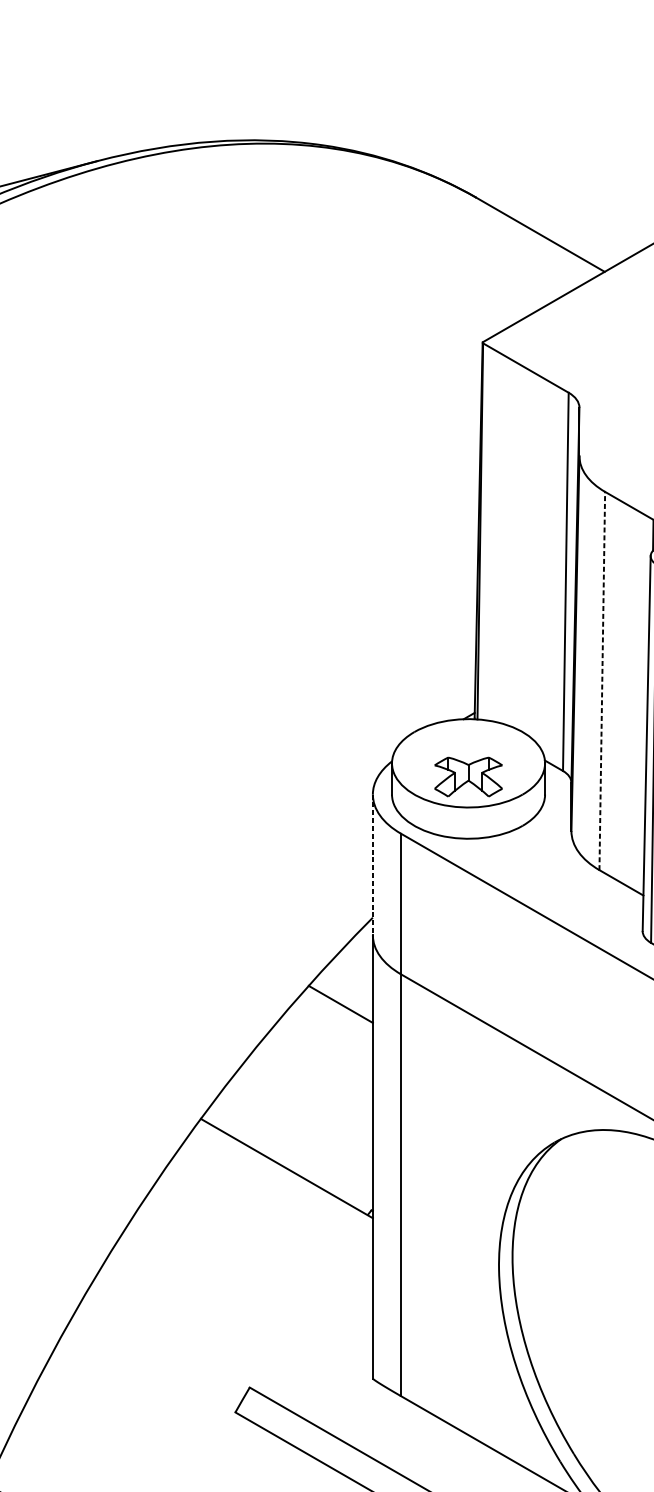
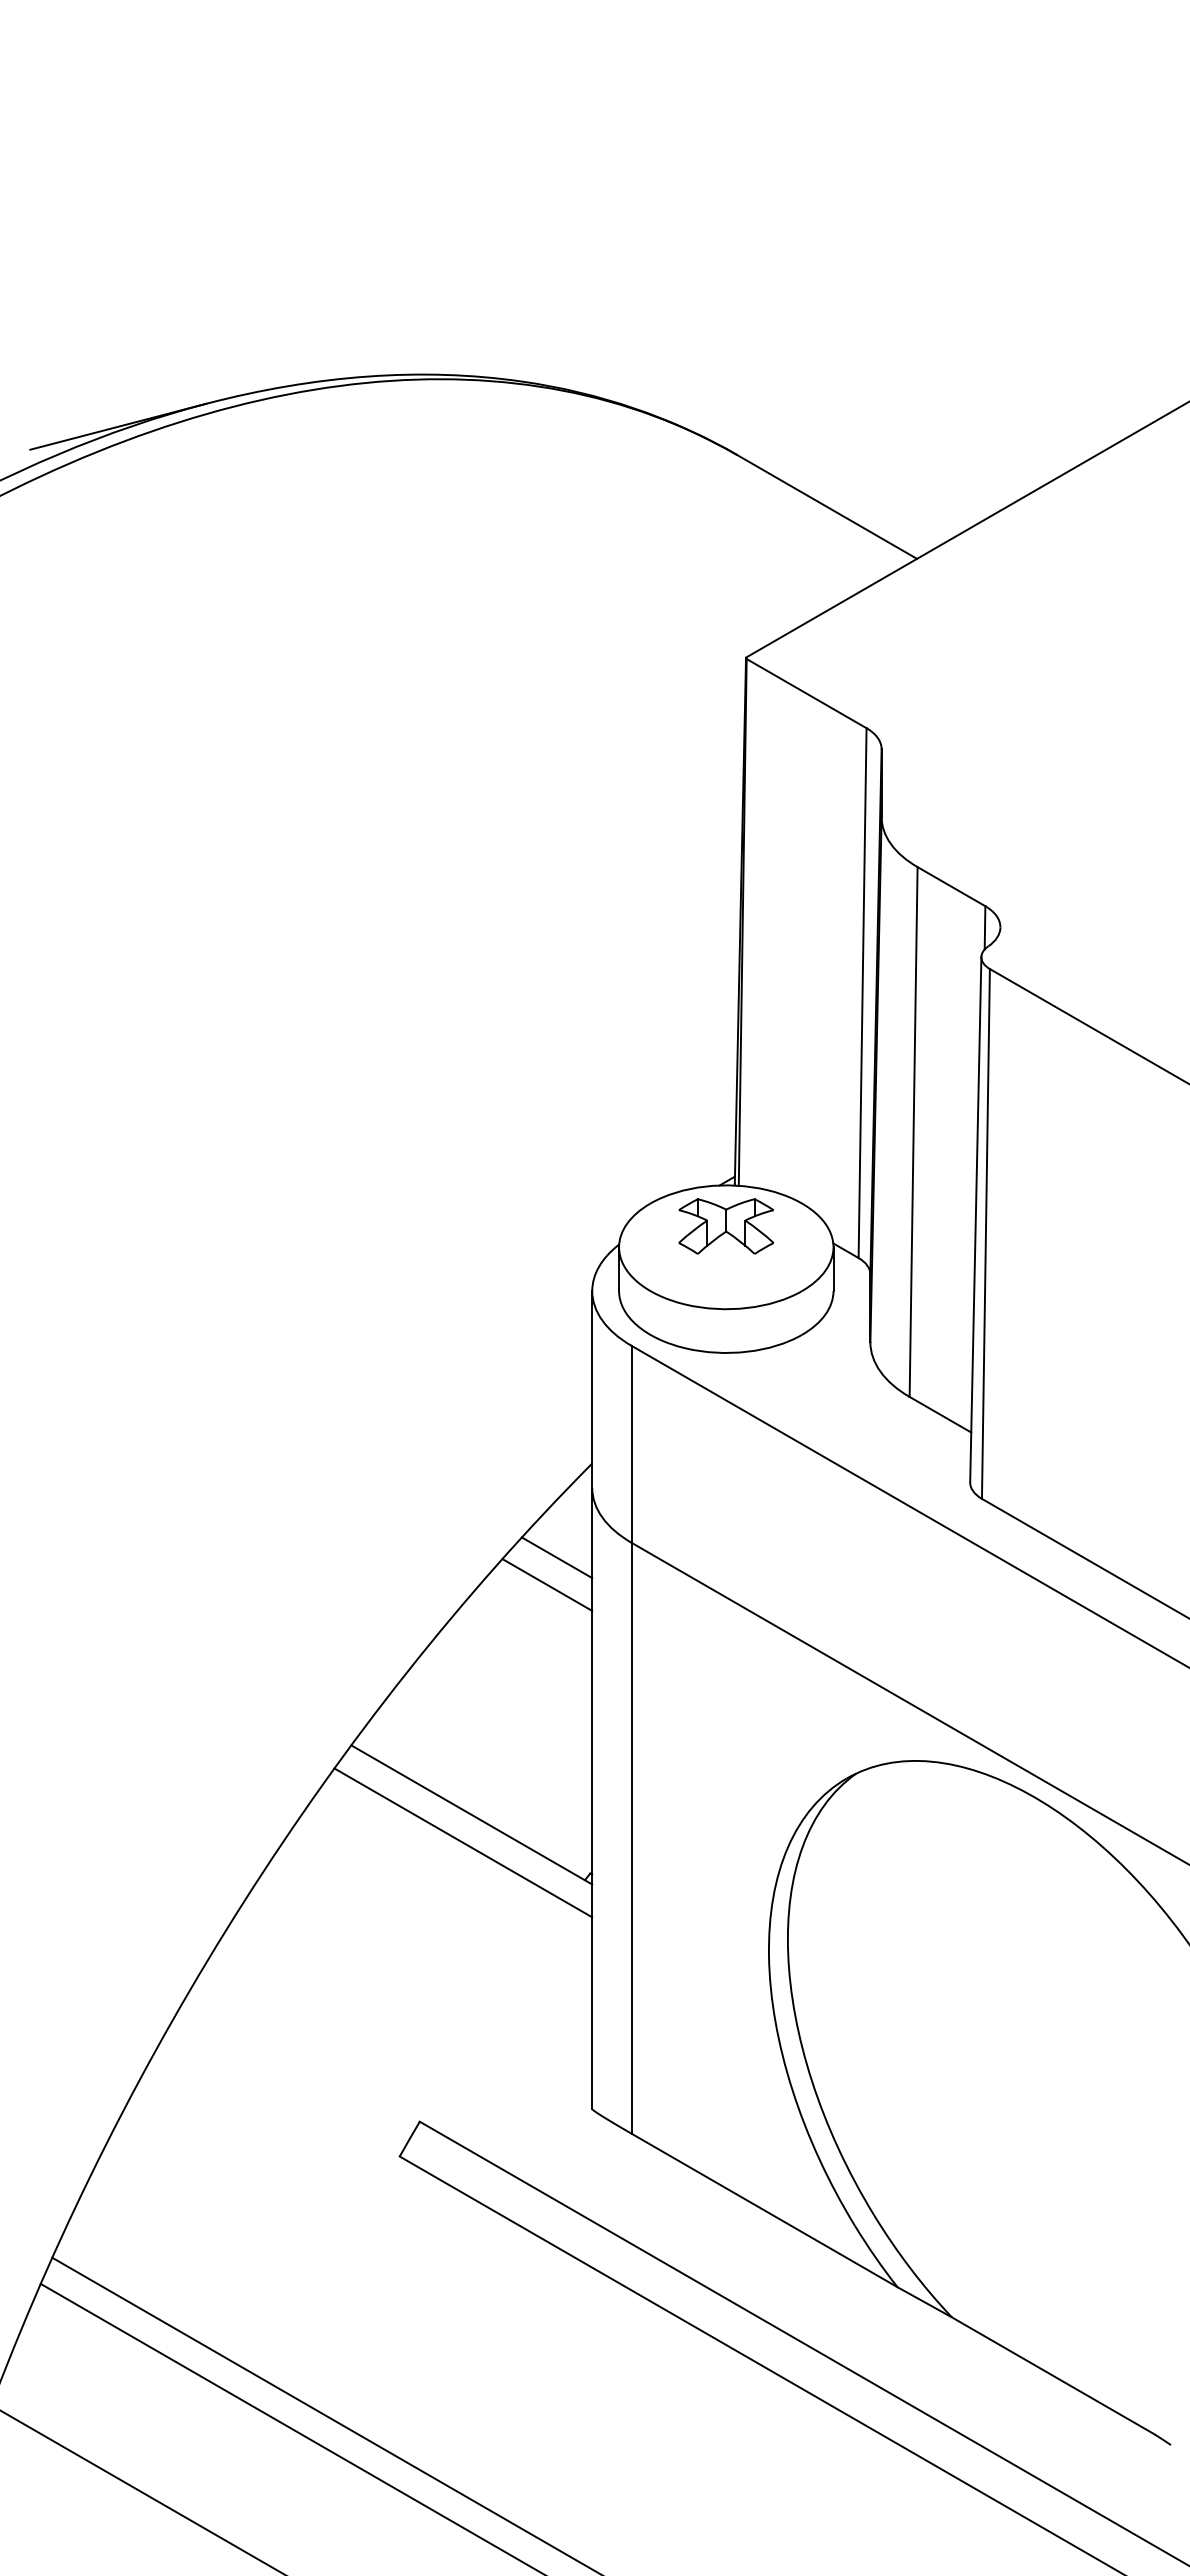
line: (602, 681) -> (913, 1132), dashed -> solid
part: (467, 777) -> (725, 1226), moved
line: (373, 865) -> (592, 1390), dashed -> solid
line: (347, 984) -> (556, 1557), added
line: (280, 1188) -> (463, 1842), added

